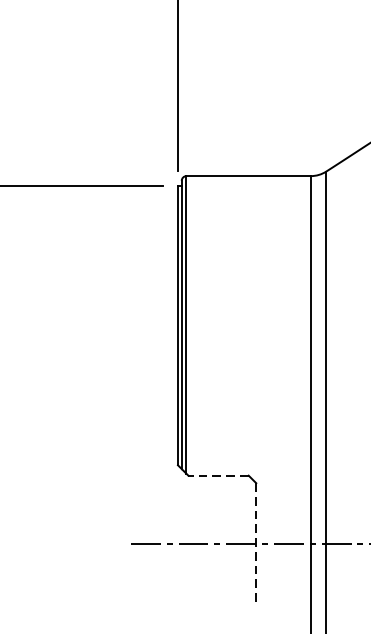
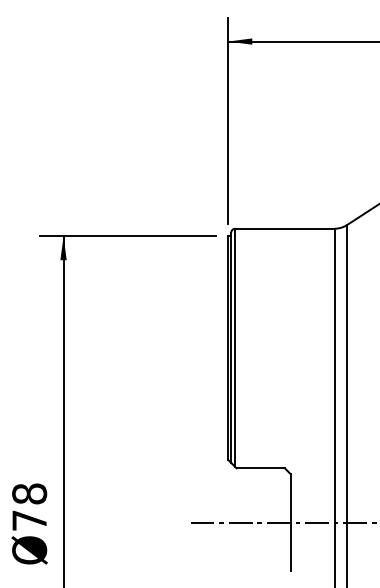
line: (218, 475) -> (260, 468), dashed -> solid
line: (255, 544) -> (290, 523), dashed -> solid

